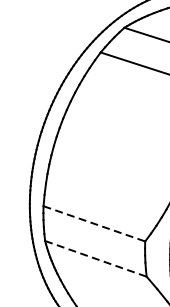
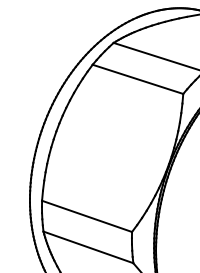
line: (94, 223) -> (87, 216), dashed -> solid
line: (95, 258) -> (88, 247), dashed -> solid

